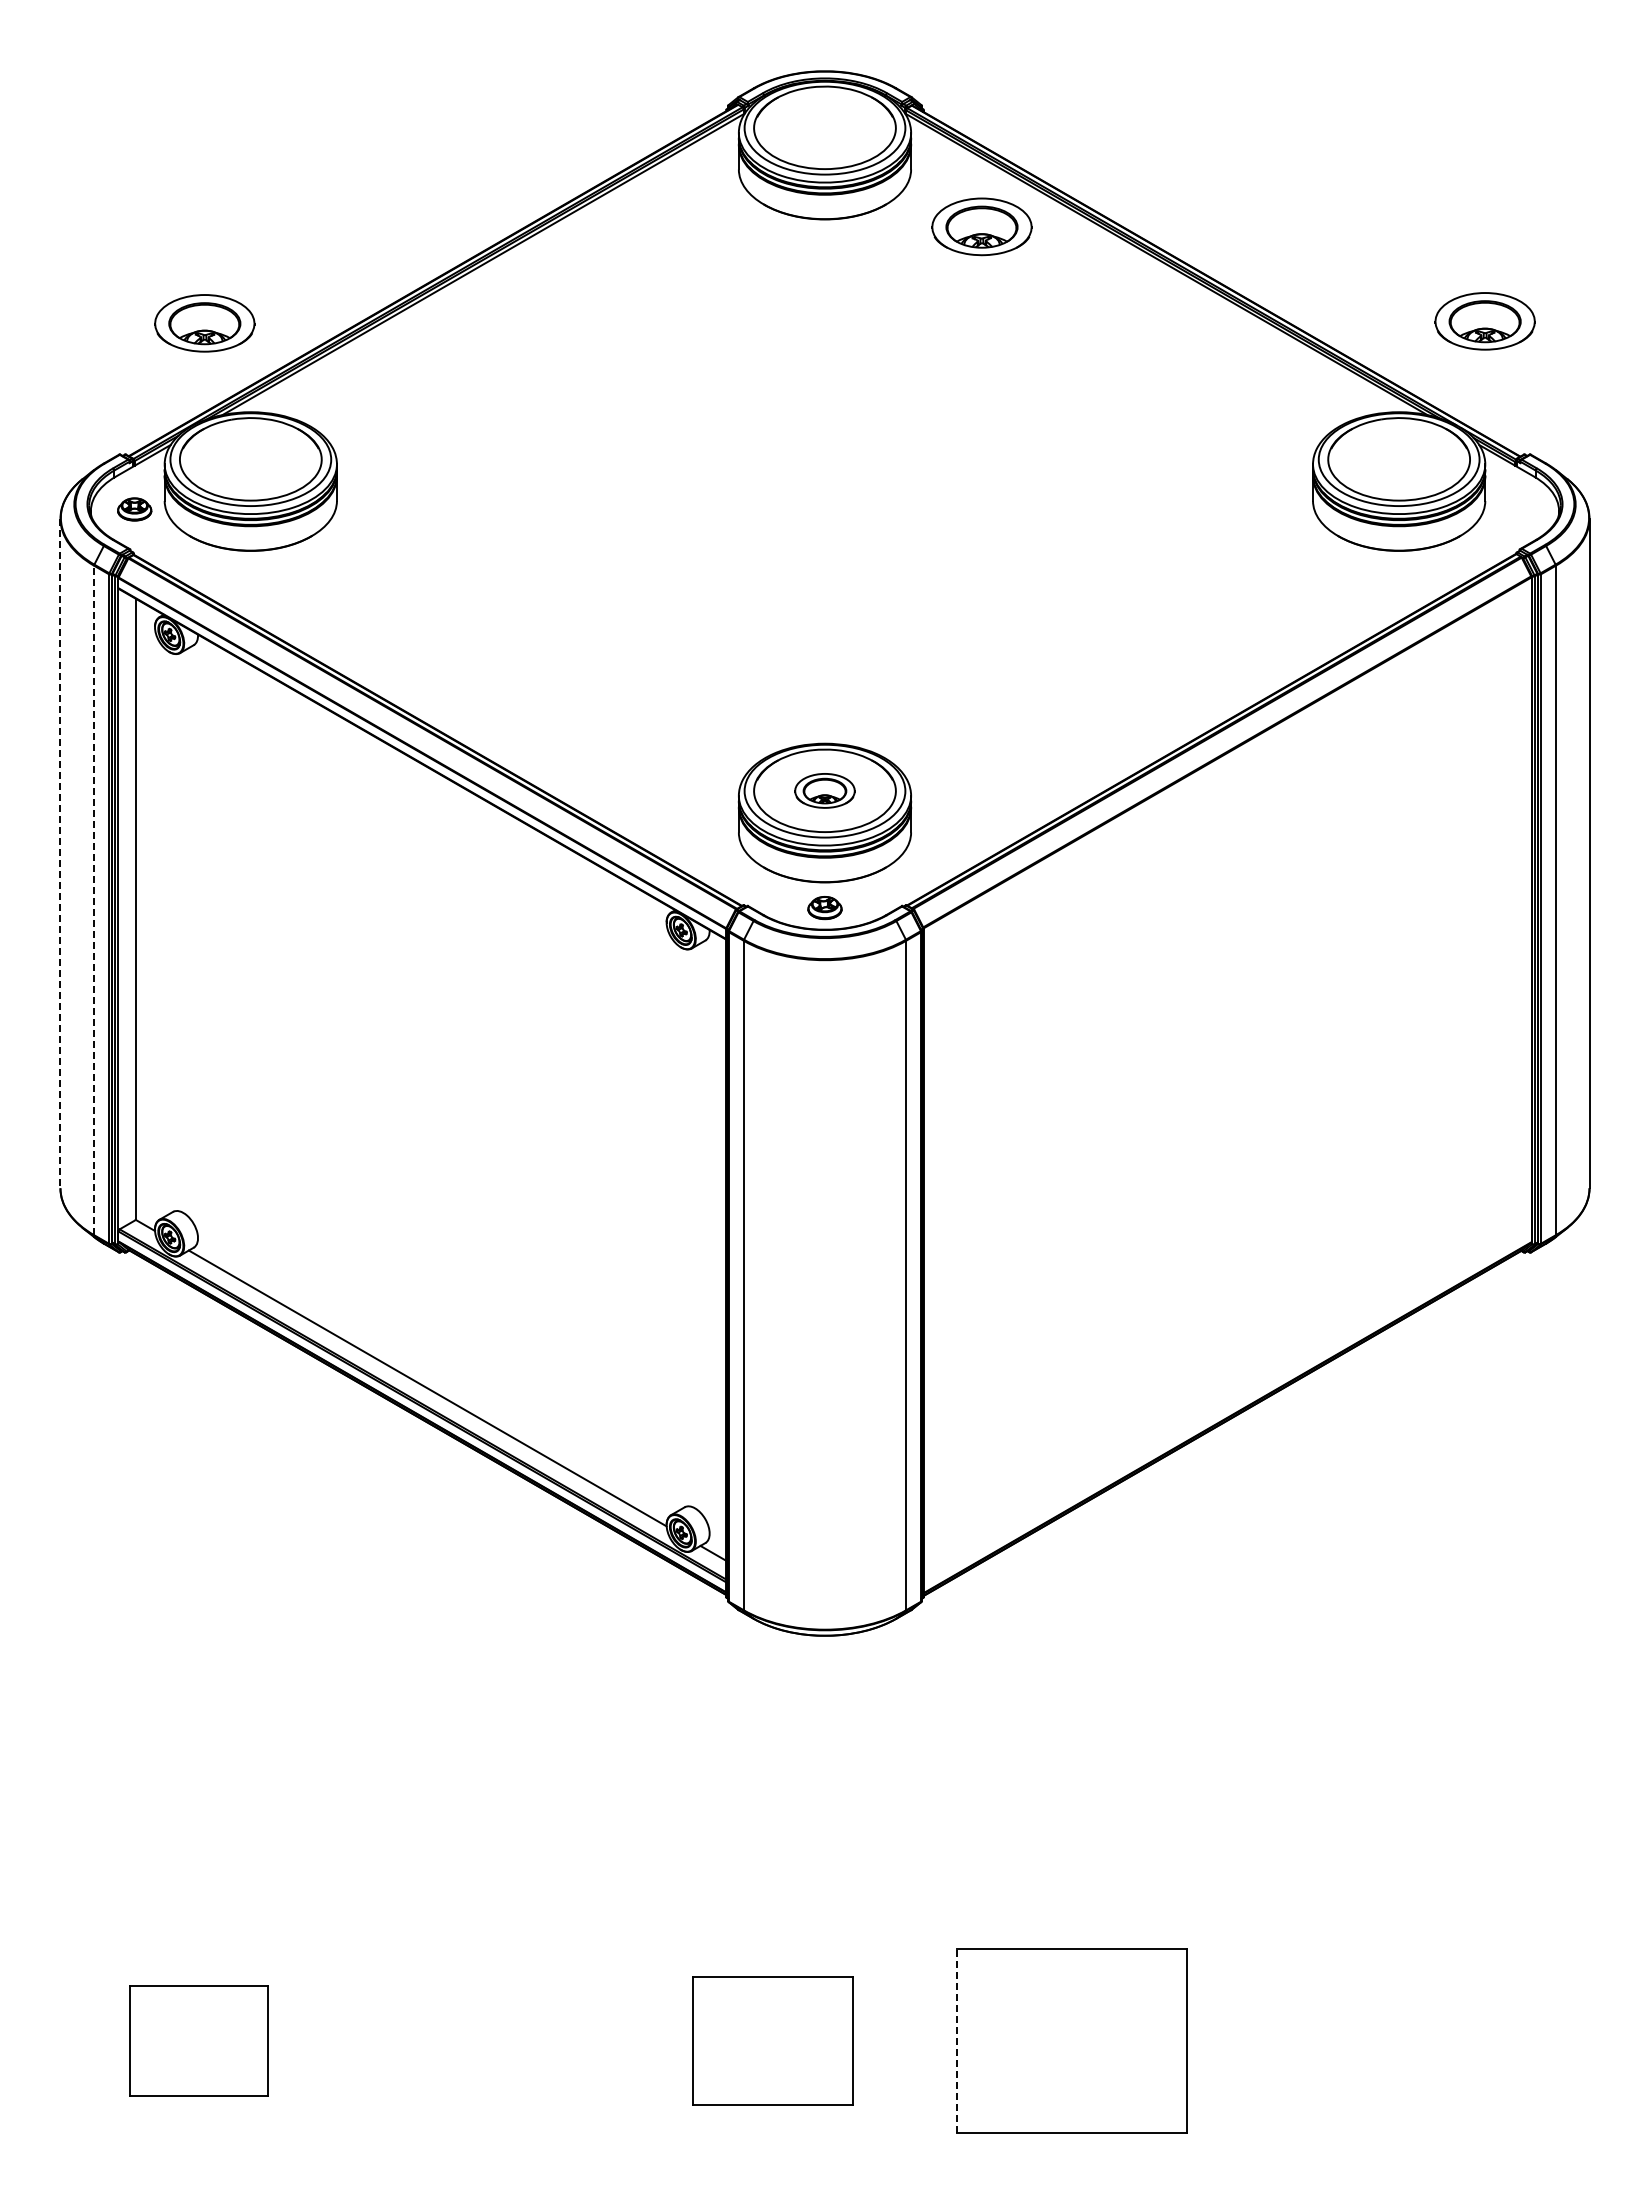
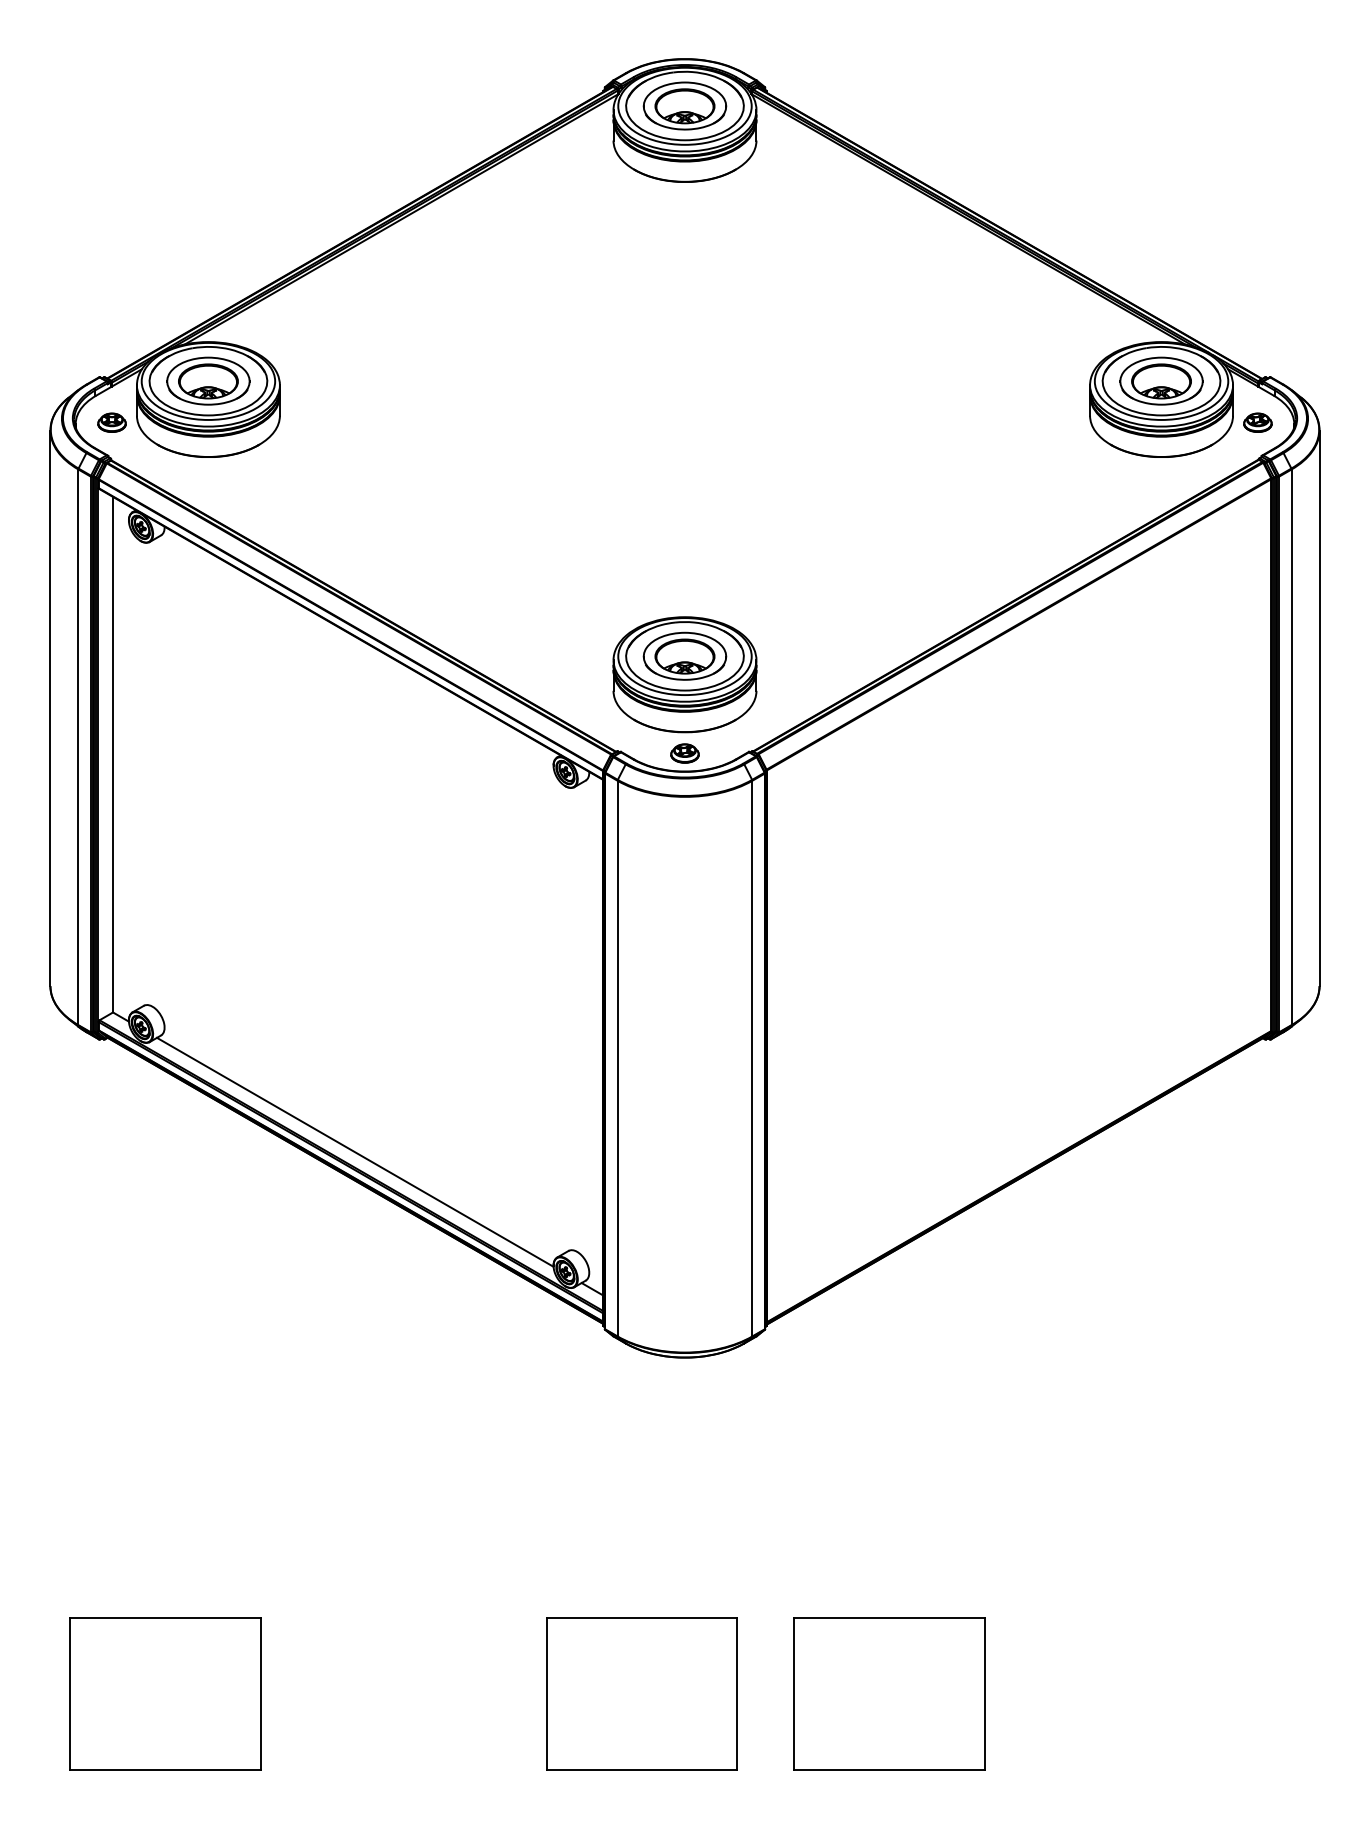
part: (981, 226) -> (684, 105), moved
part: (1484, 321) -> (1161, 381), moved
part: (204, 323) -> (208, 381), moved
part: (1514, 509) -> (1257, 422), added
part: (824, 790) -> (684, 656), size x1.67
line: (60, 853) -> (50, 708), dashed -> solid
line: (94, 900) -> (78, 747), dashed -> solid
part: (198, 2040) -> (165, 1693), size x1.67
part: (772, 2040) -> (641, 1693), size x1.43
line: (956, 2041) -> (794, 1694), dashed -> solid

